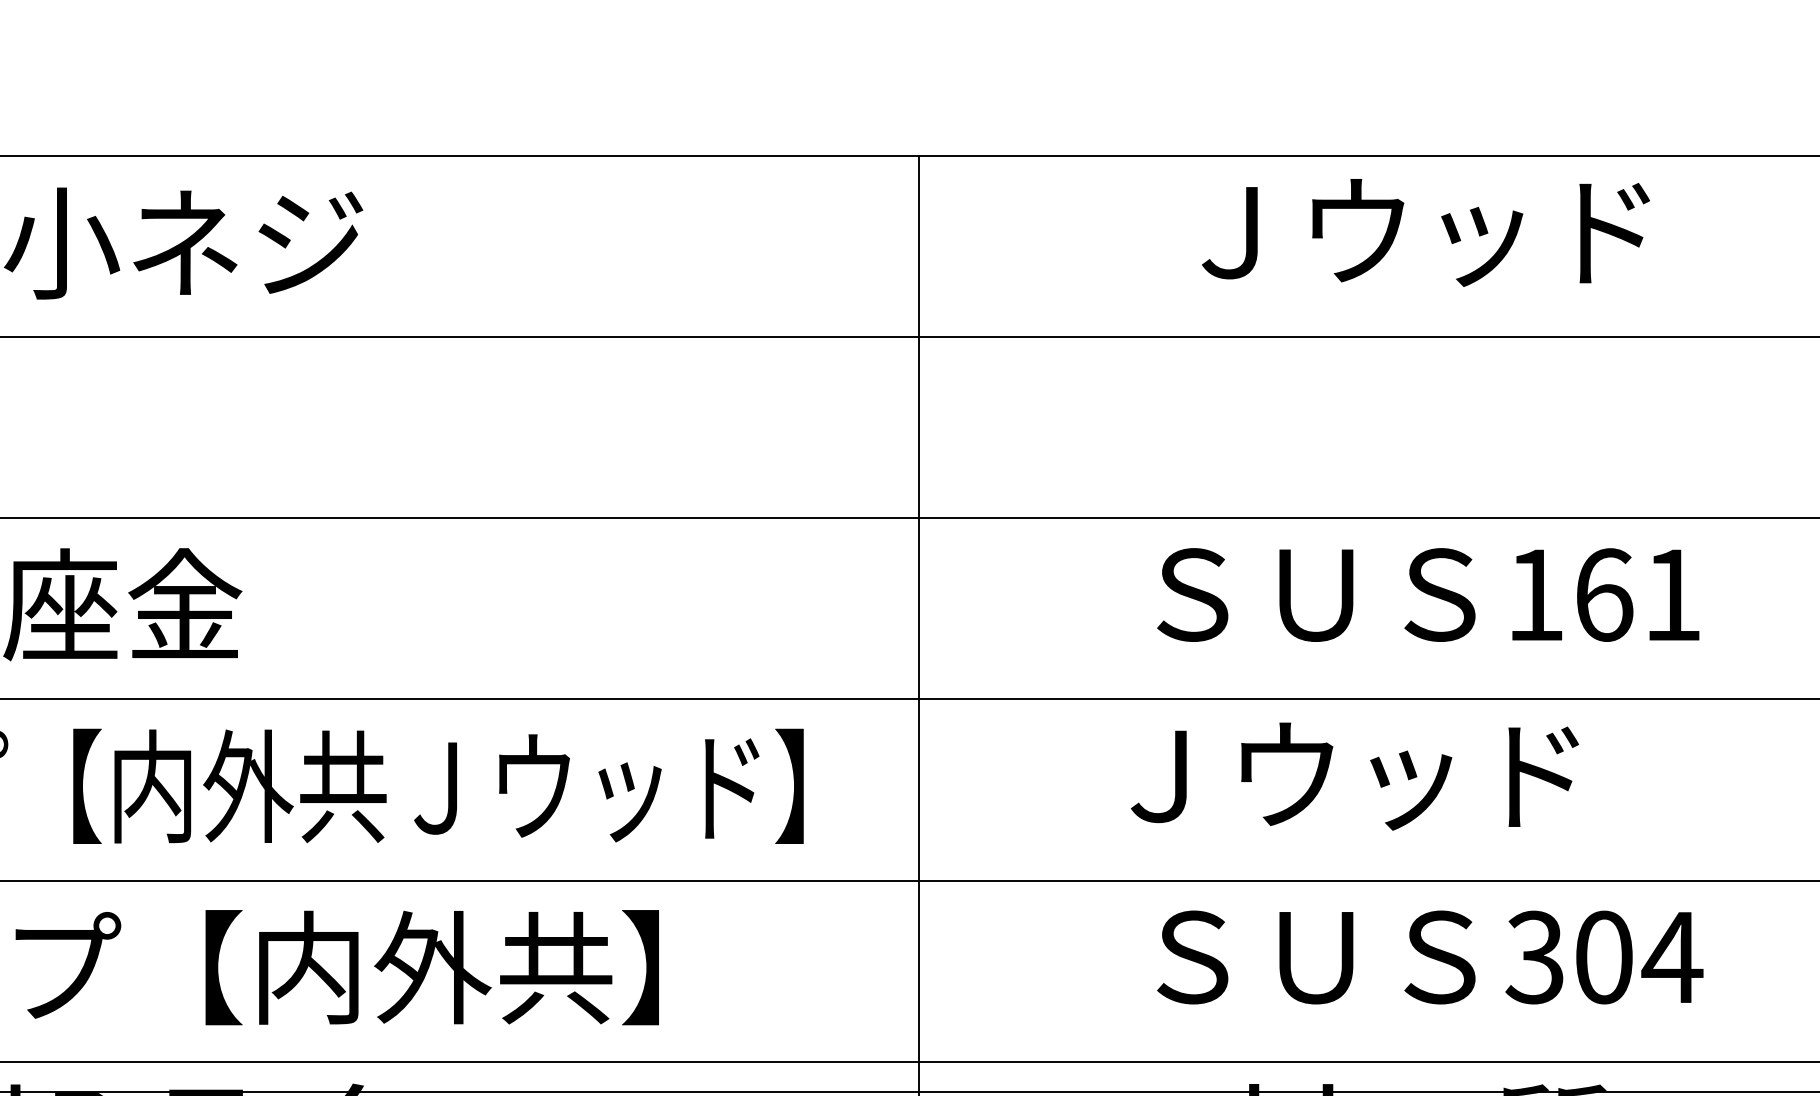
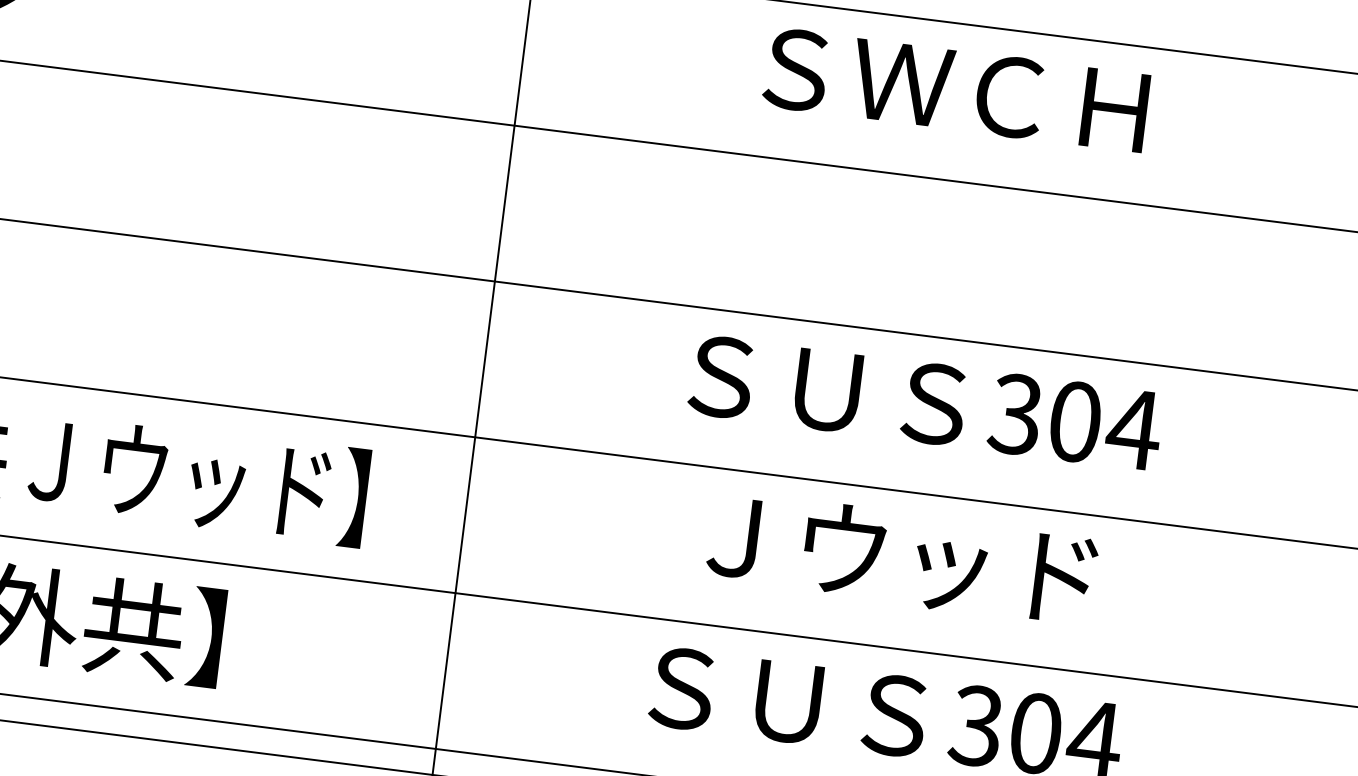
text: (1423, 232) -> (959, 90), Ｊウッド -> ＳＷＣＨ
text: (1604, 594) -> (1075, 421), 161 -> 304
text: (1355, 776) -> (902, 558), moved

